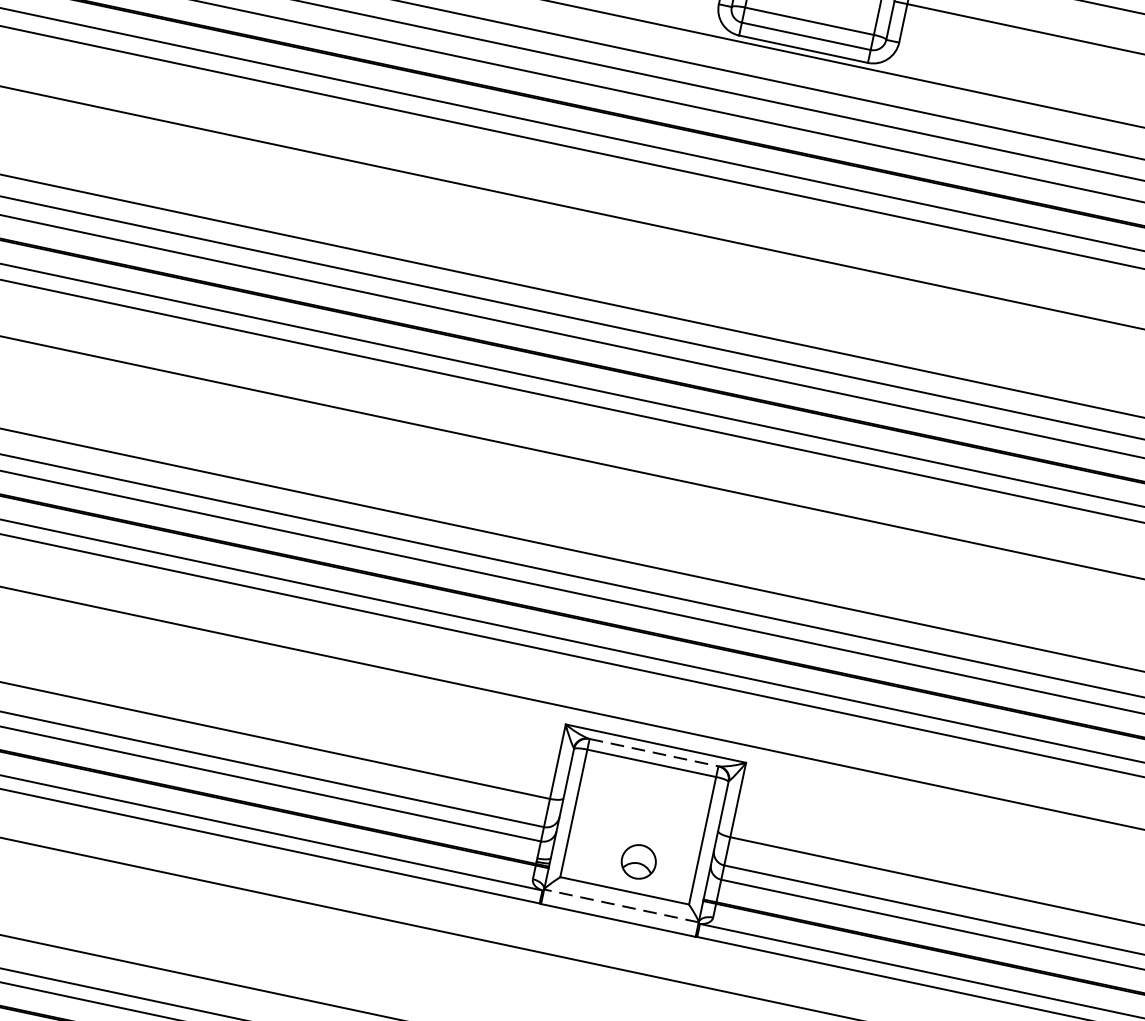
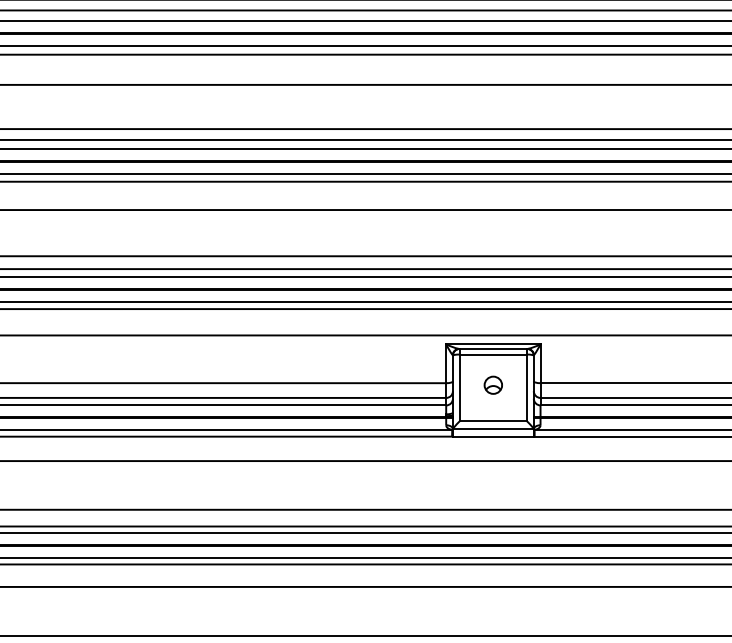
line: (654, 751) -> (493, 348), dashed -> solid
part: (637, 860) -> (492, 384), moved
line: (619, 906) -> (492, 429), dashed -> solid

